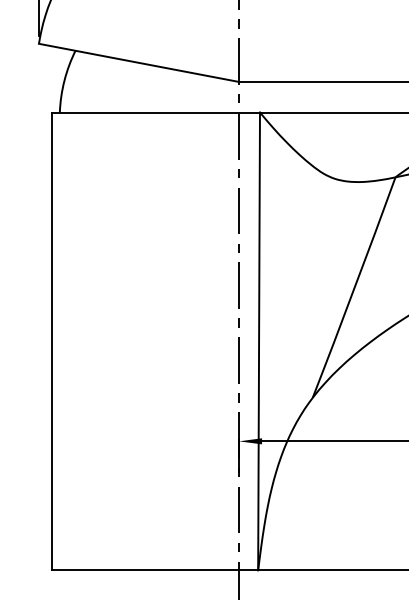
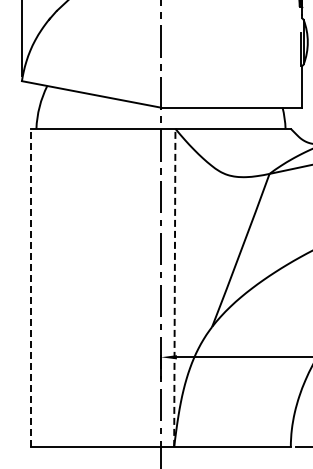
line: (52, 340) -> (31, 287), solid -> dashed
line: (258, 340) -> (174, 287), solid -> dashed

